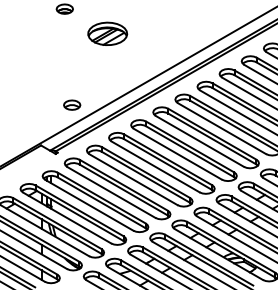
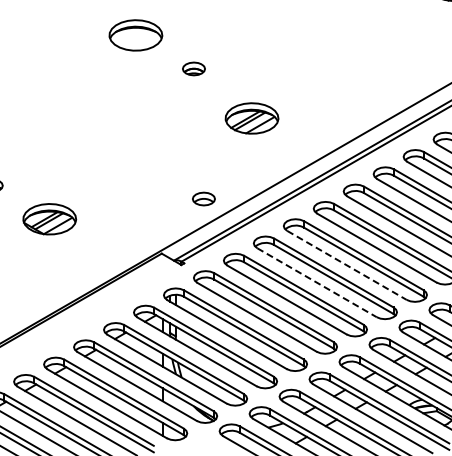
part: (107, 33) -> (251, 118), moved
line: (177, 154) -> (346, 265), solid -> dashed
line: (156, 166) -> (317, 282), solid -> dashed

